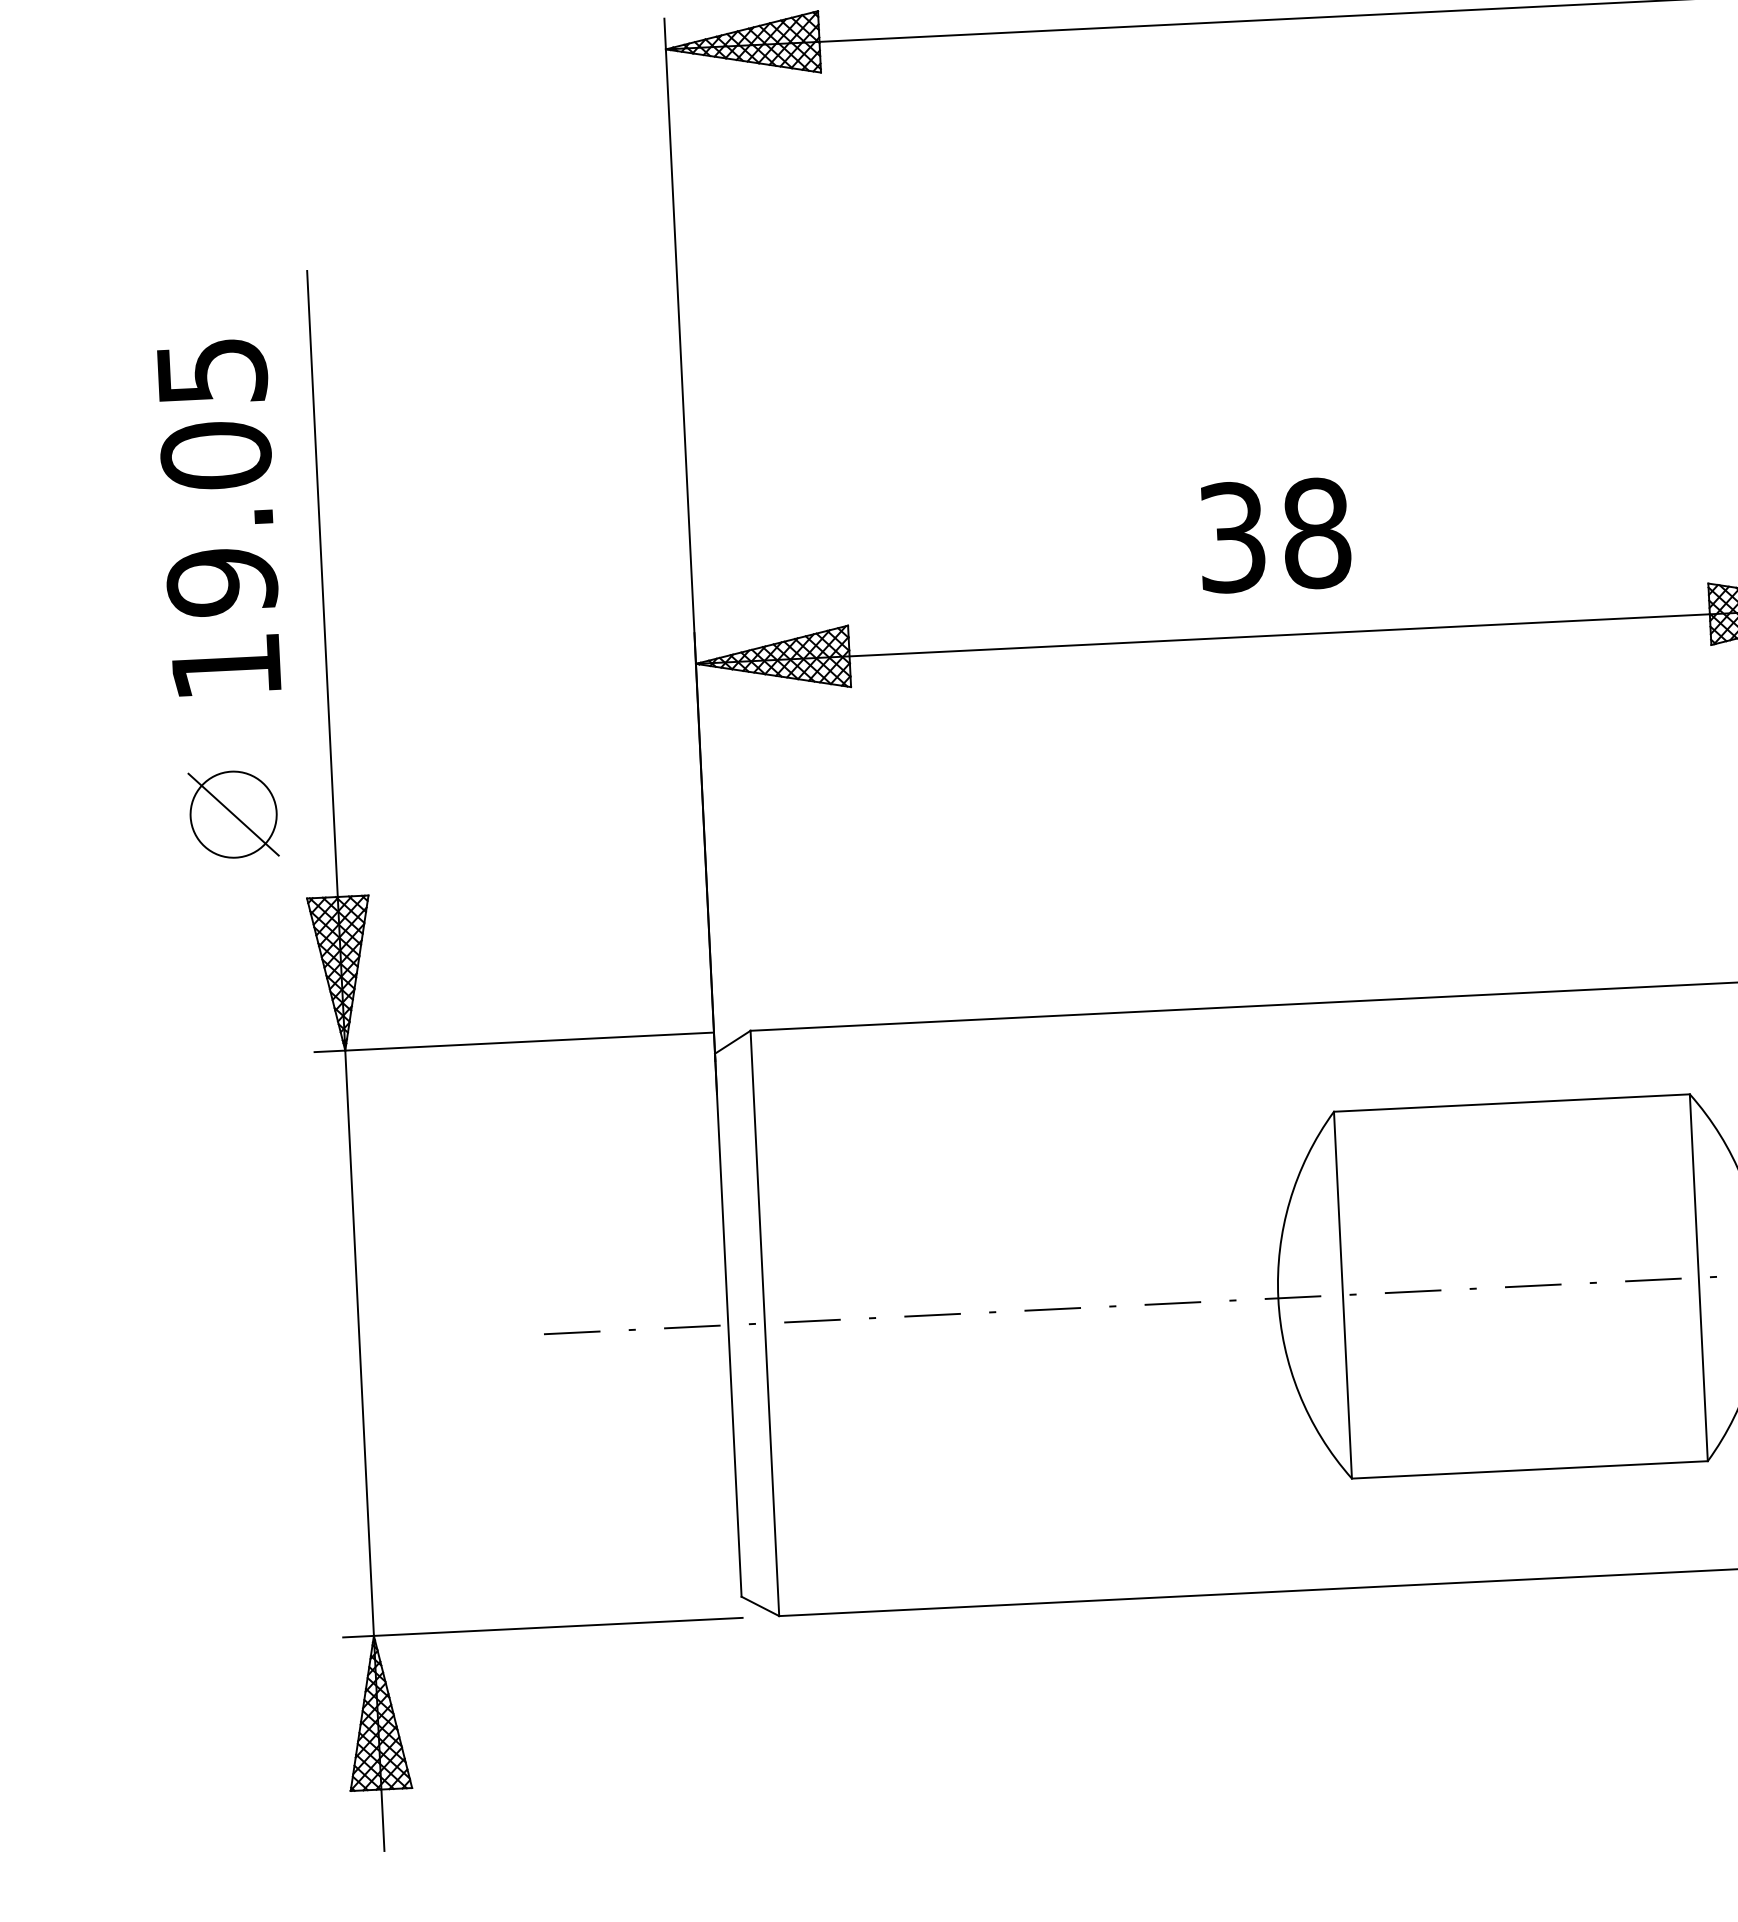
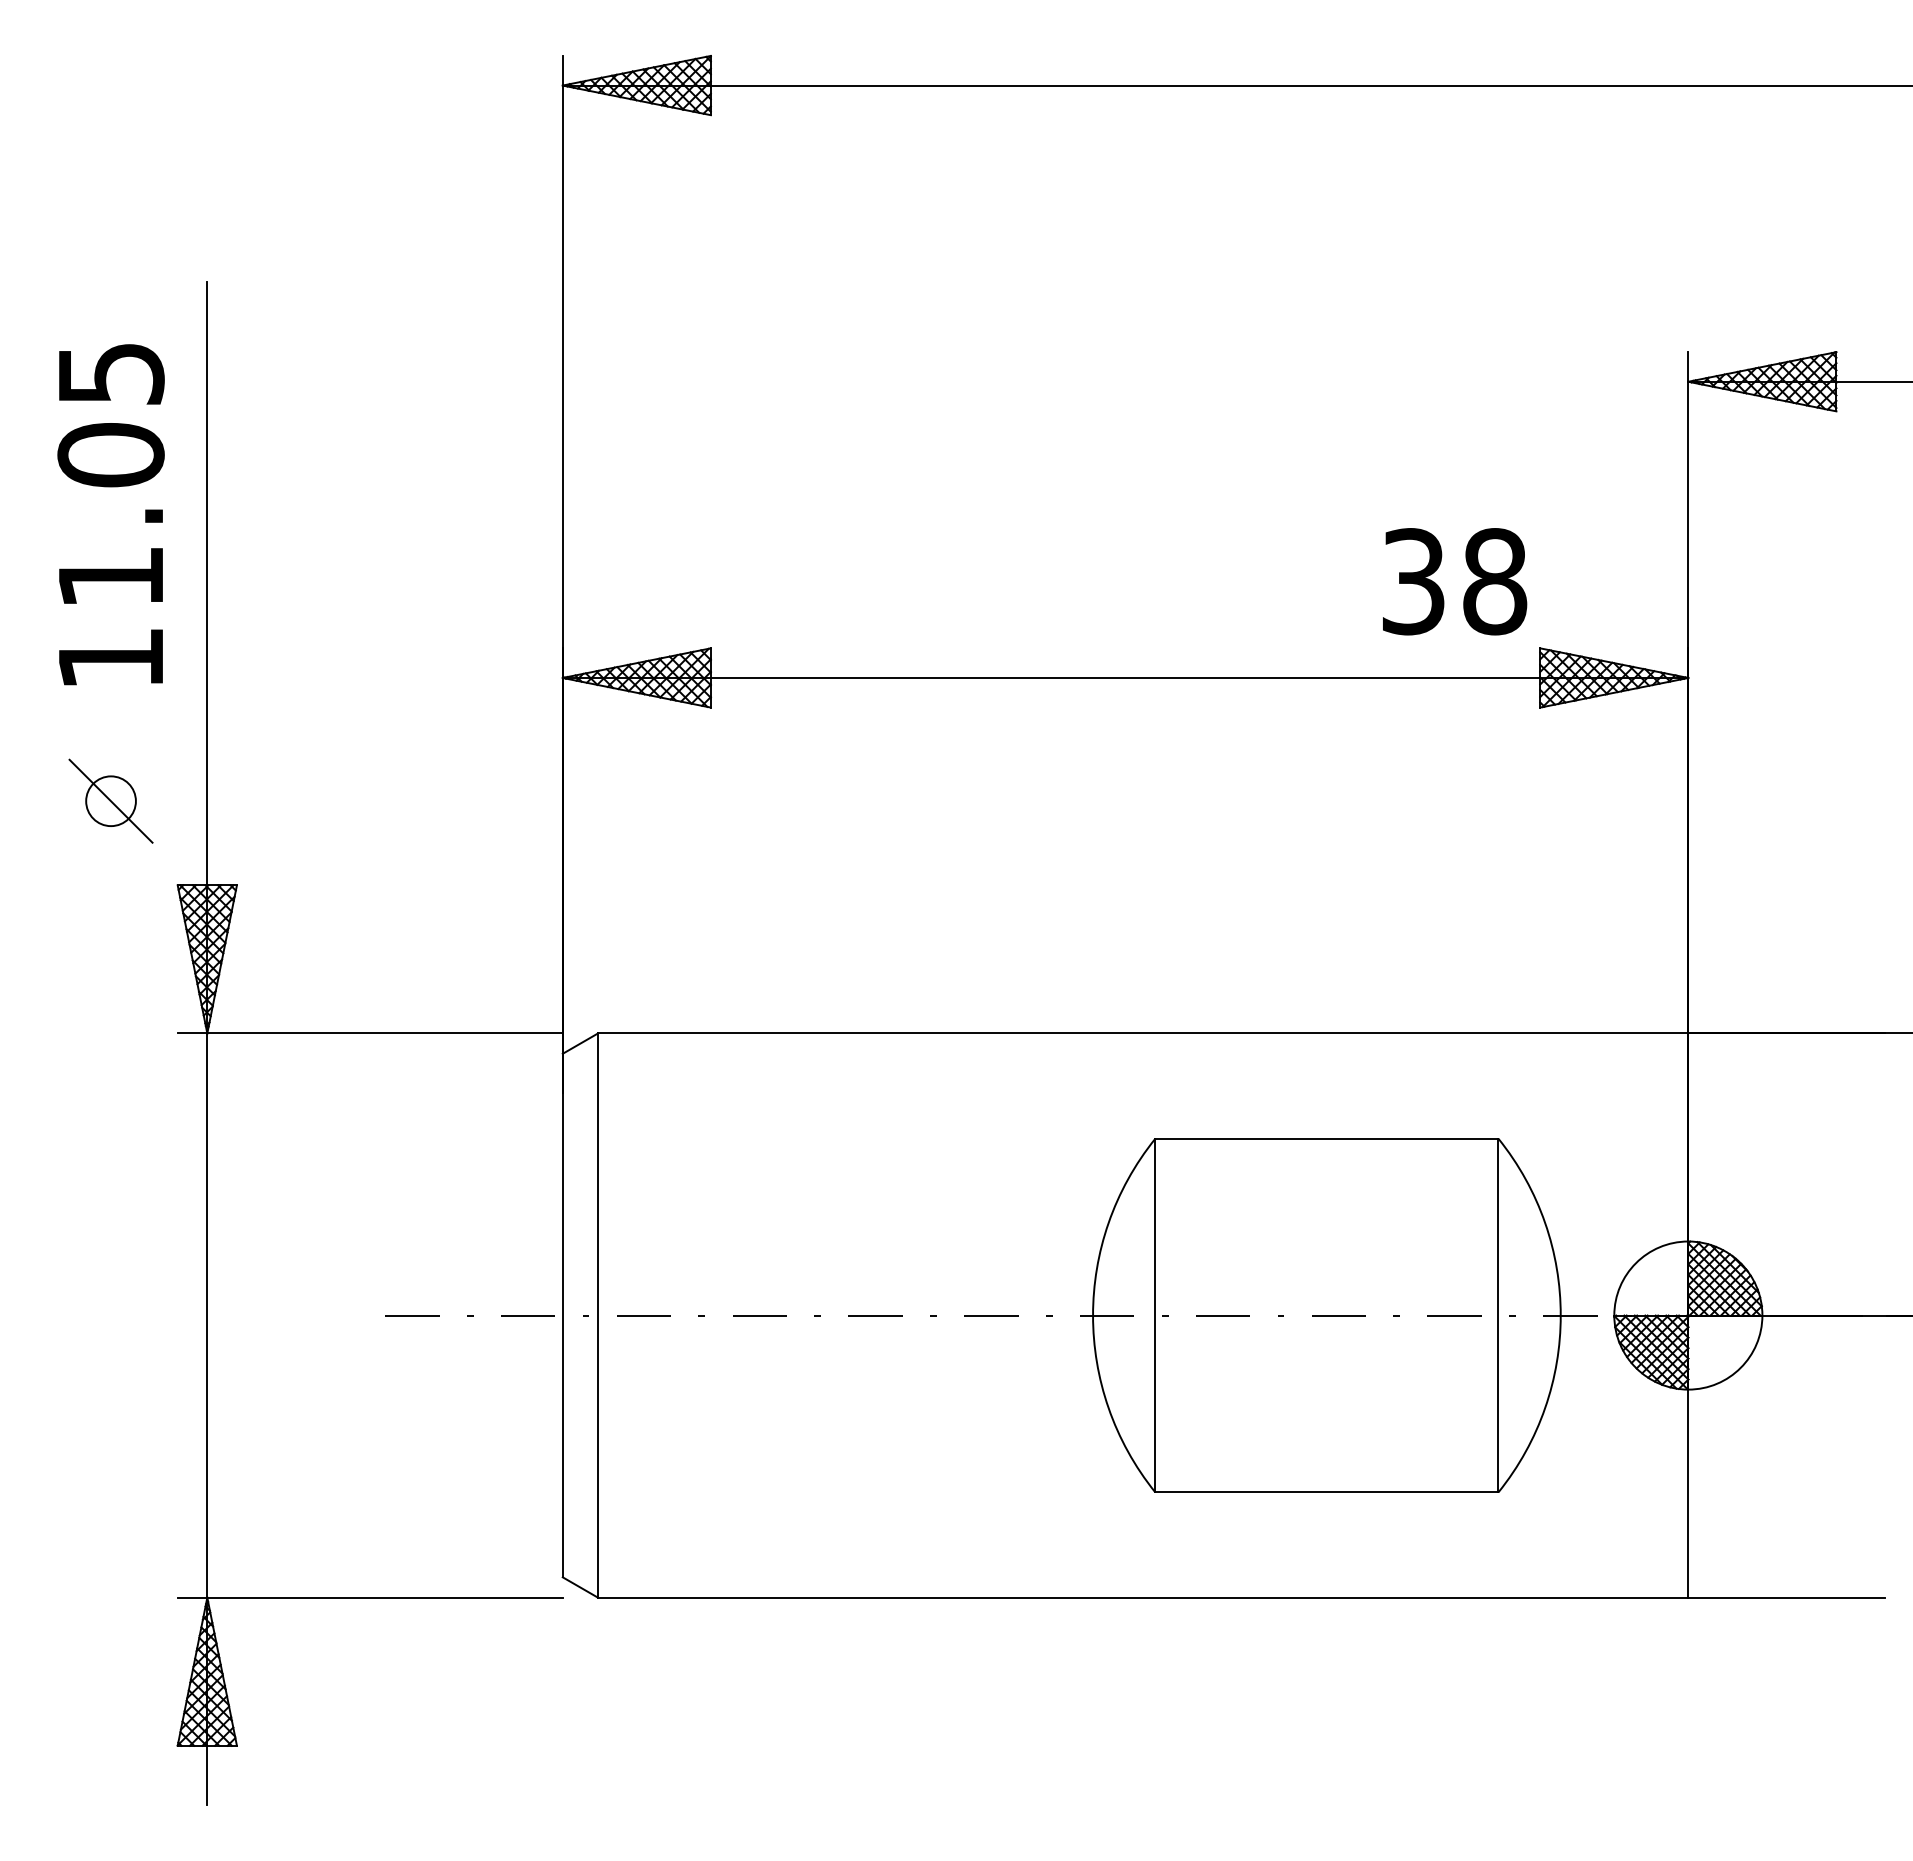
text: (1275, 535) -> (1455, 581), moved
text: (221, 582) -> (110, 577), 19.05 -> 11.05
circle: (233, 813) -> (110, 800), size x0.6

